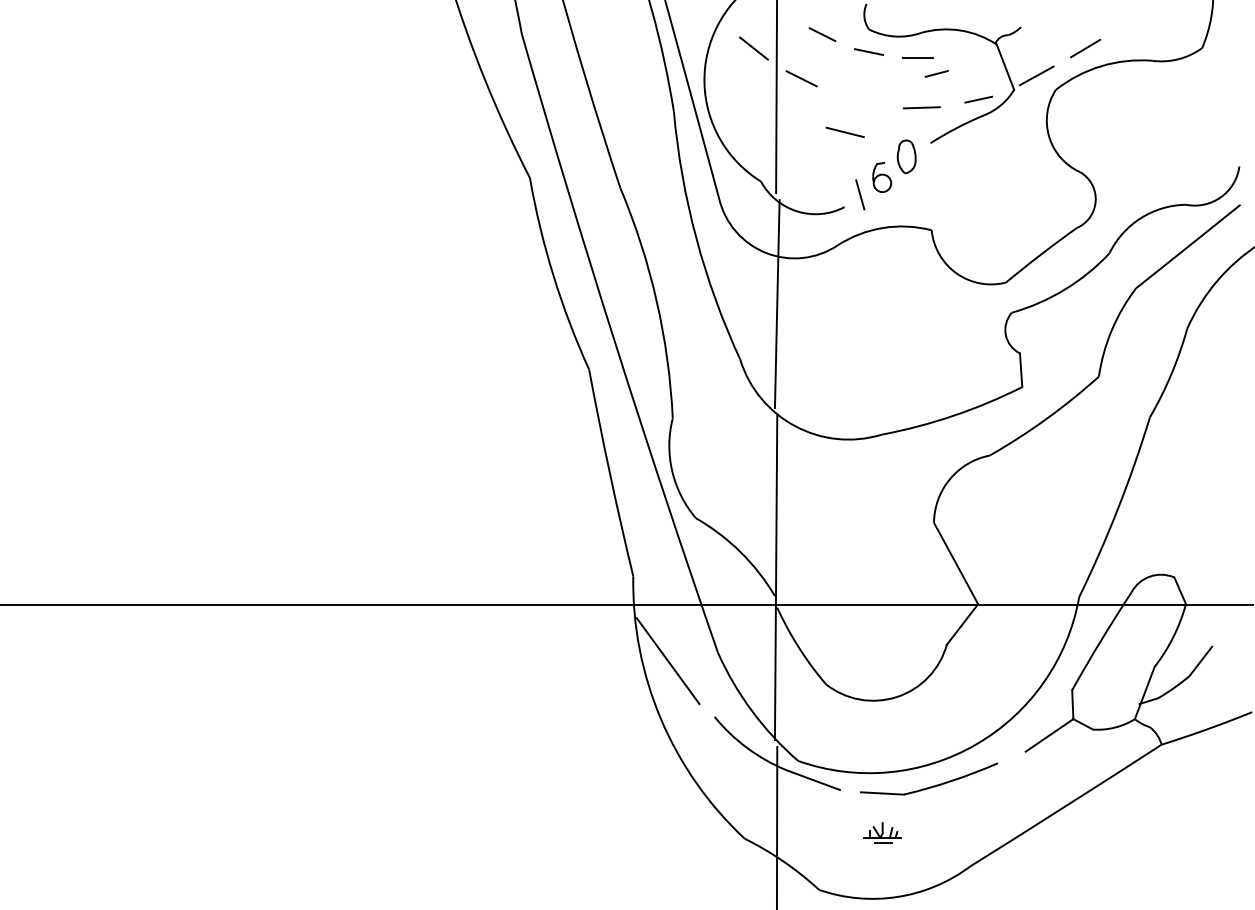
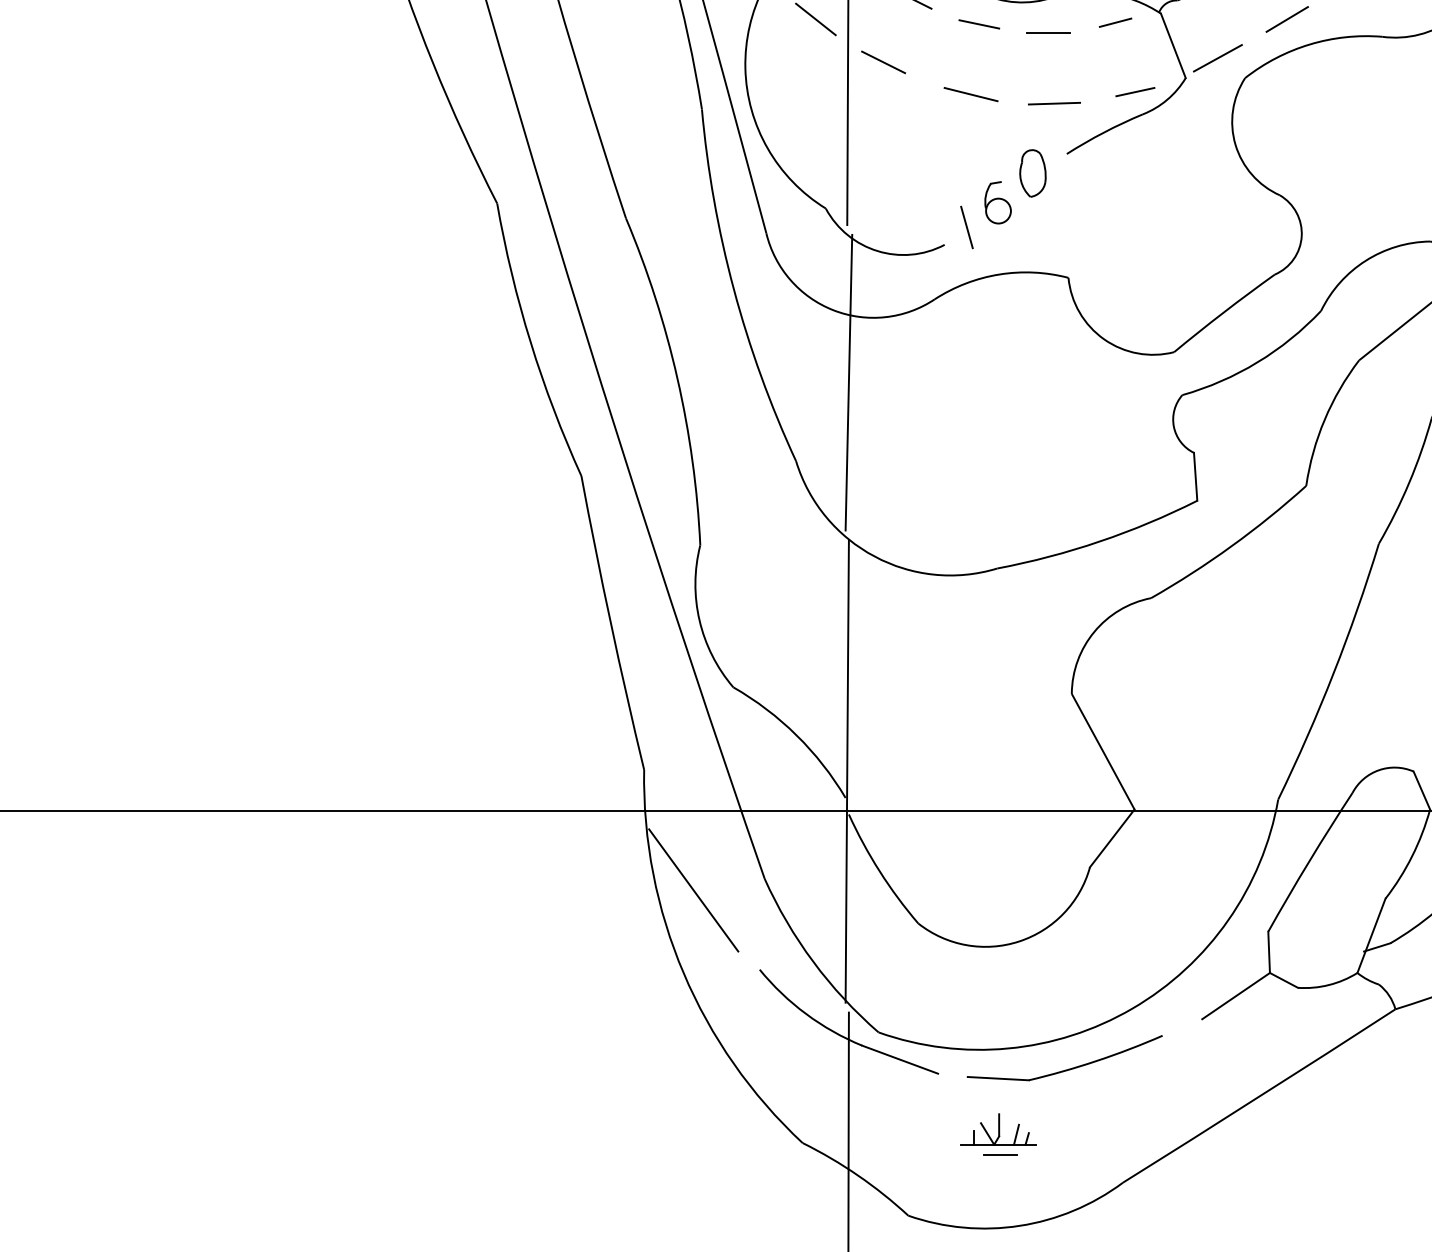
line: (936, 73) -> (1115, 22), moved
line: (844, 131) -> (970, 93), moved
part: (881, 832) -> (997, 1134), size x1.43

